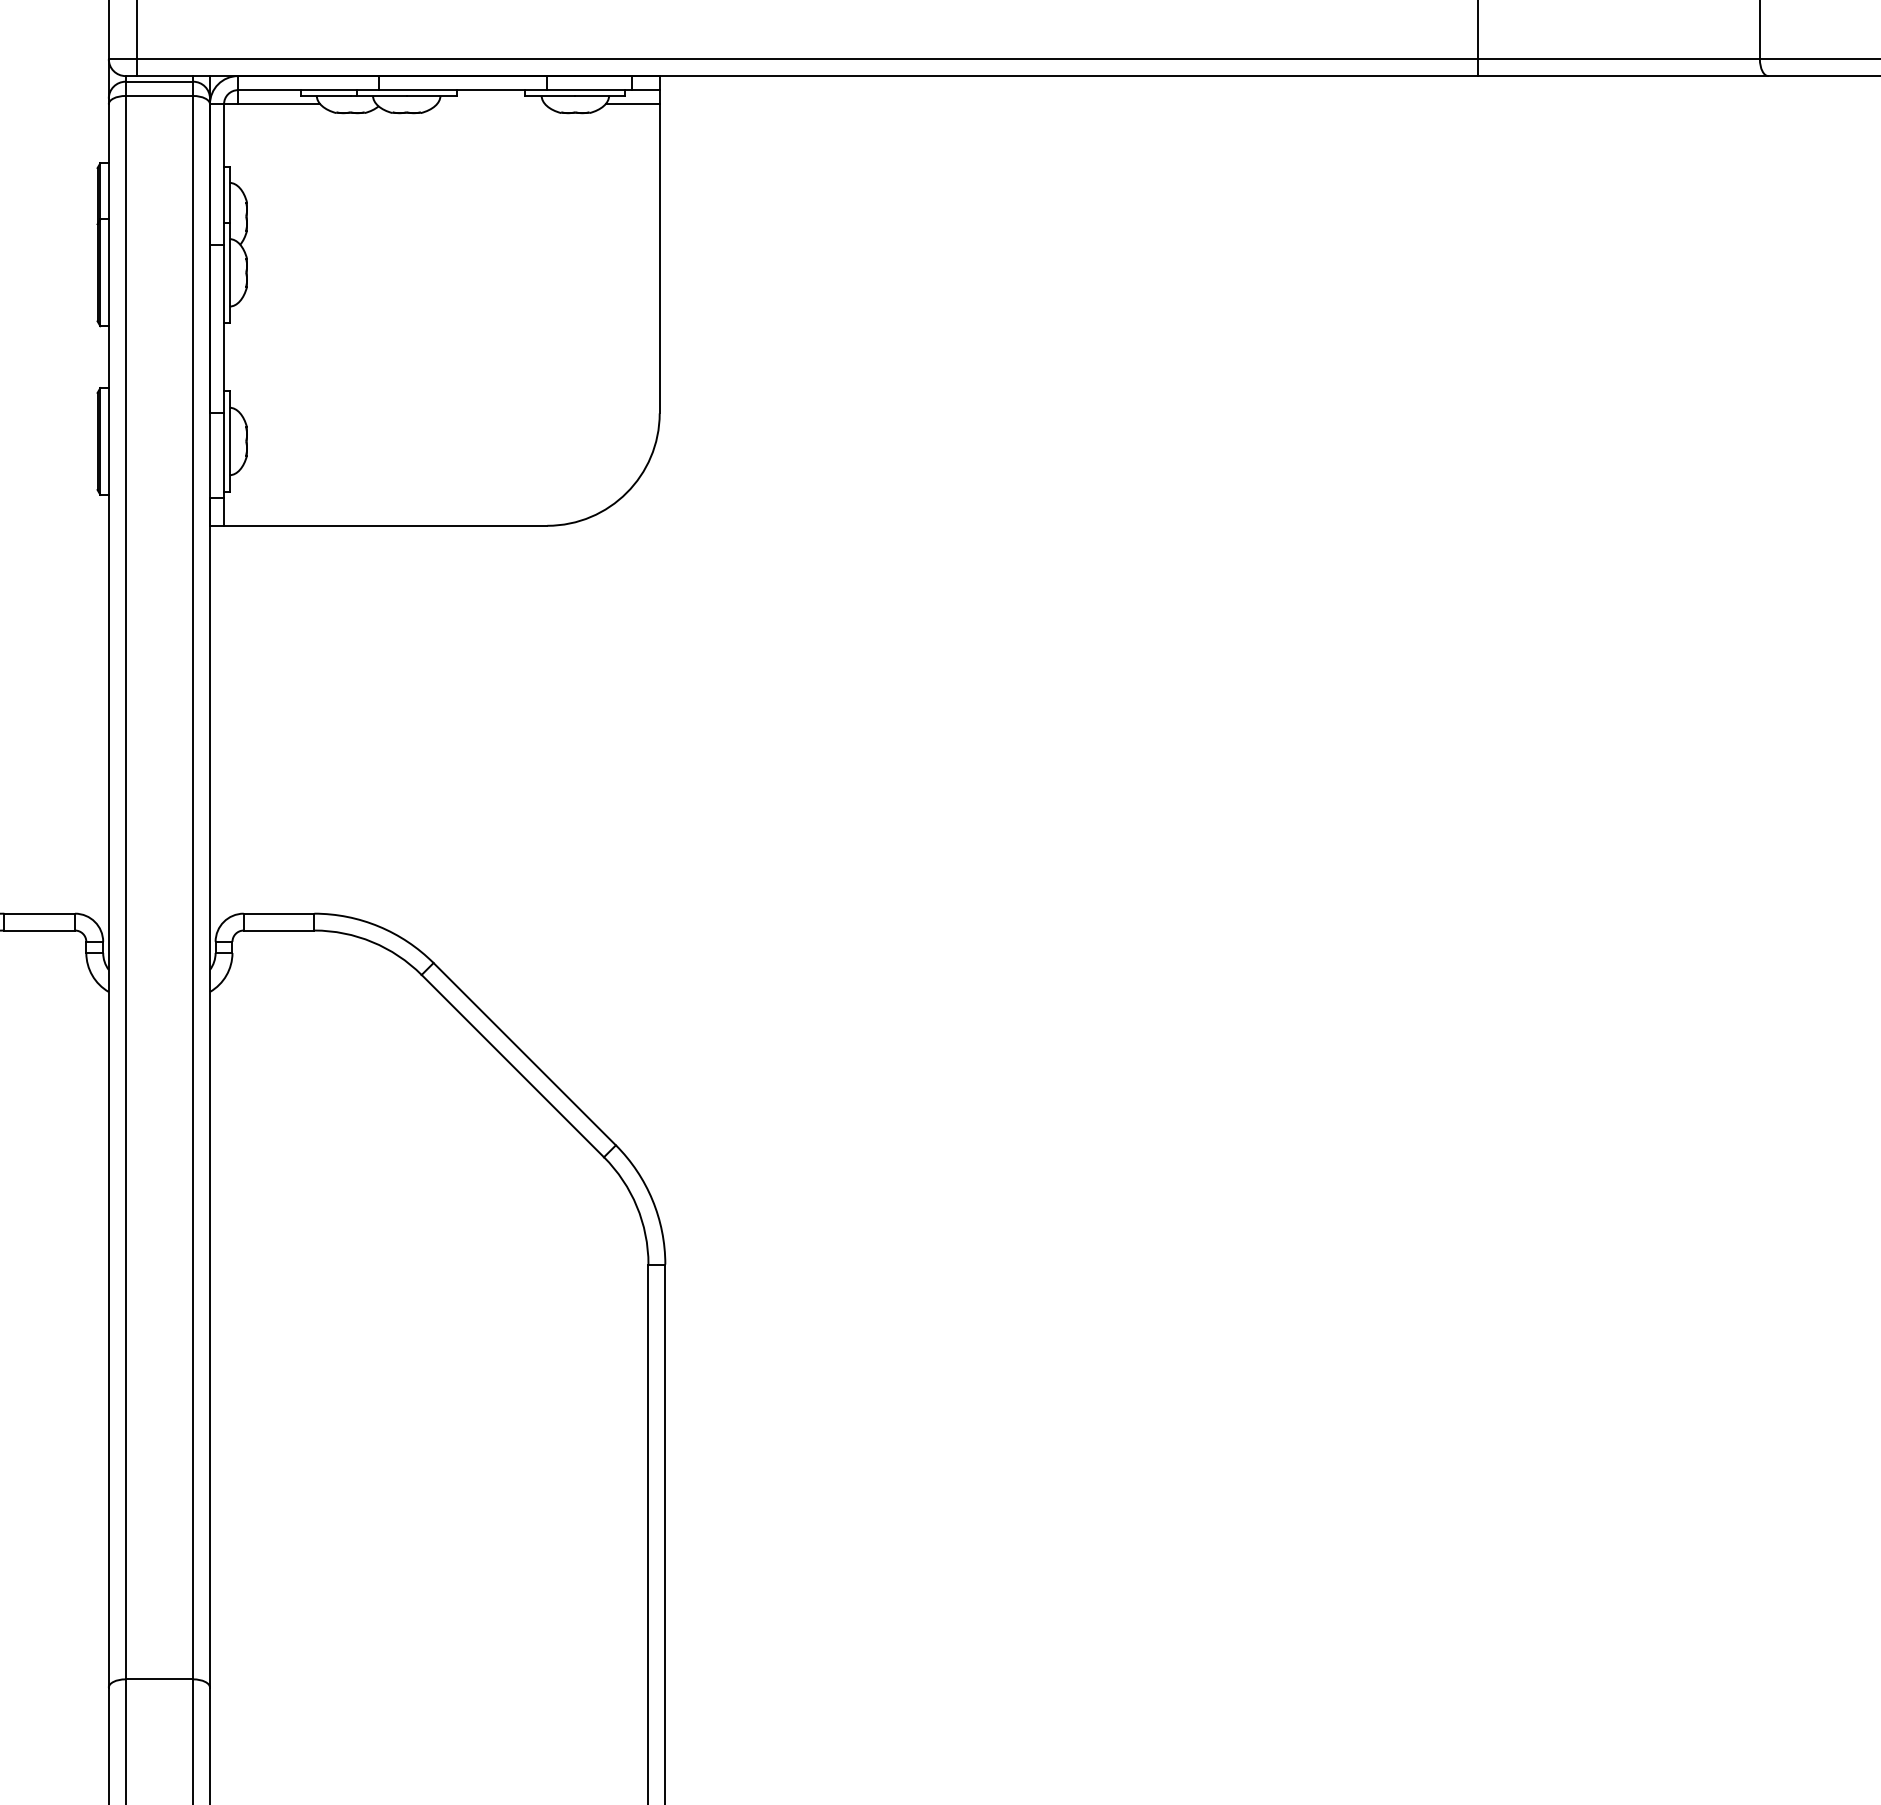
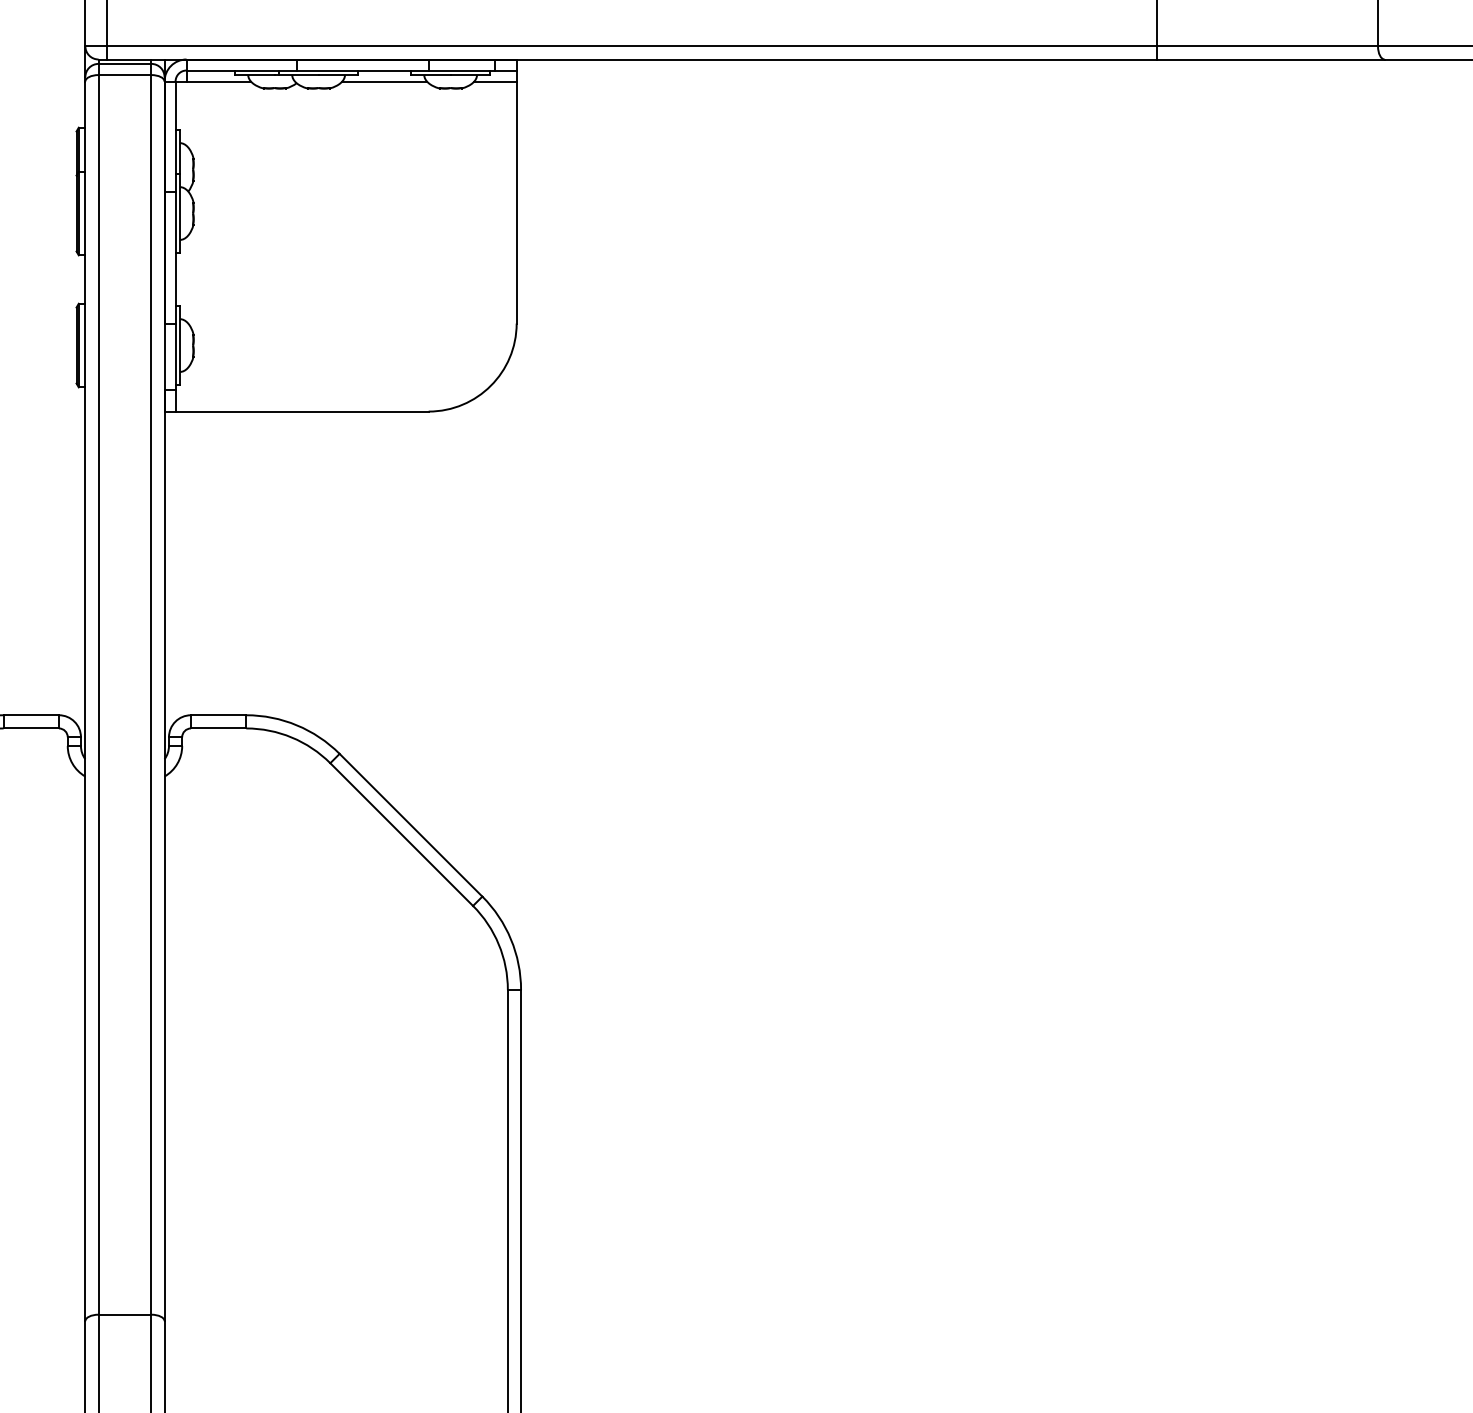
line: (490, 104) -> (384, 81), added

